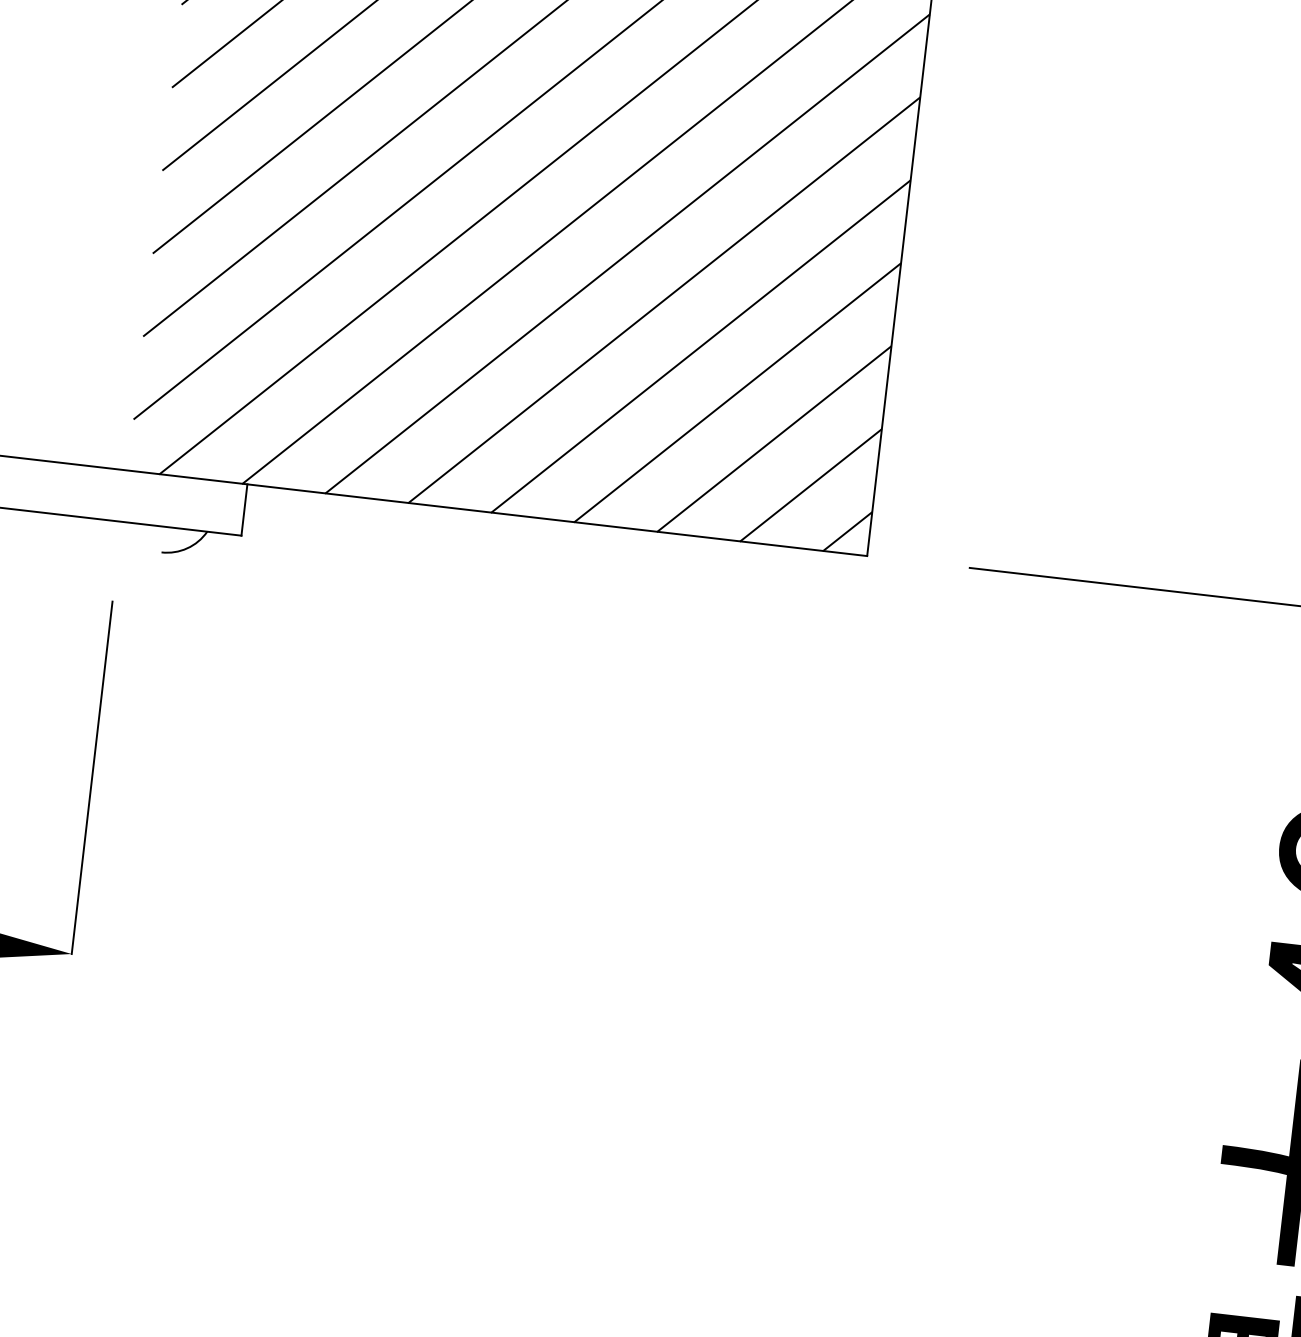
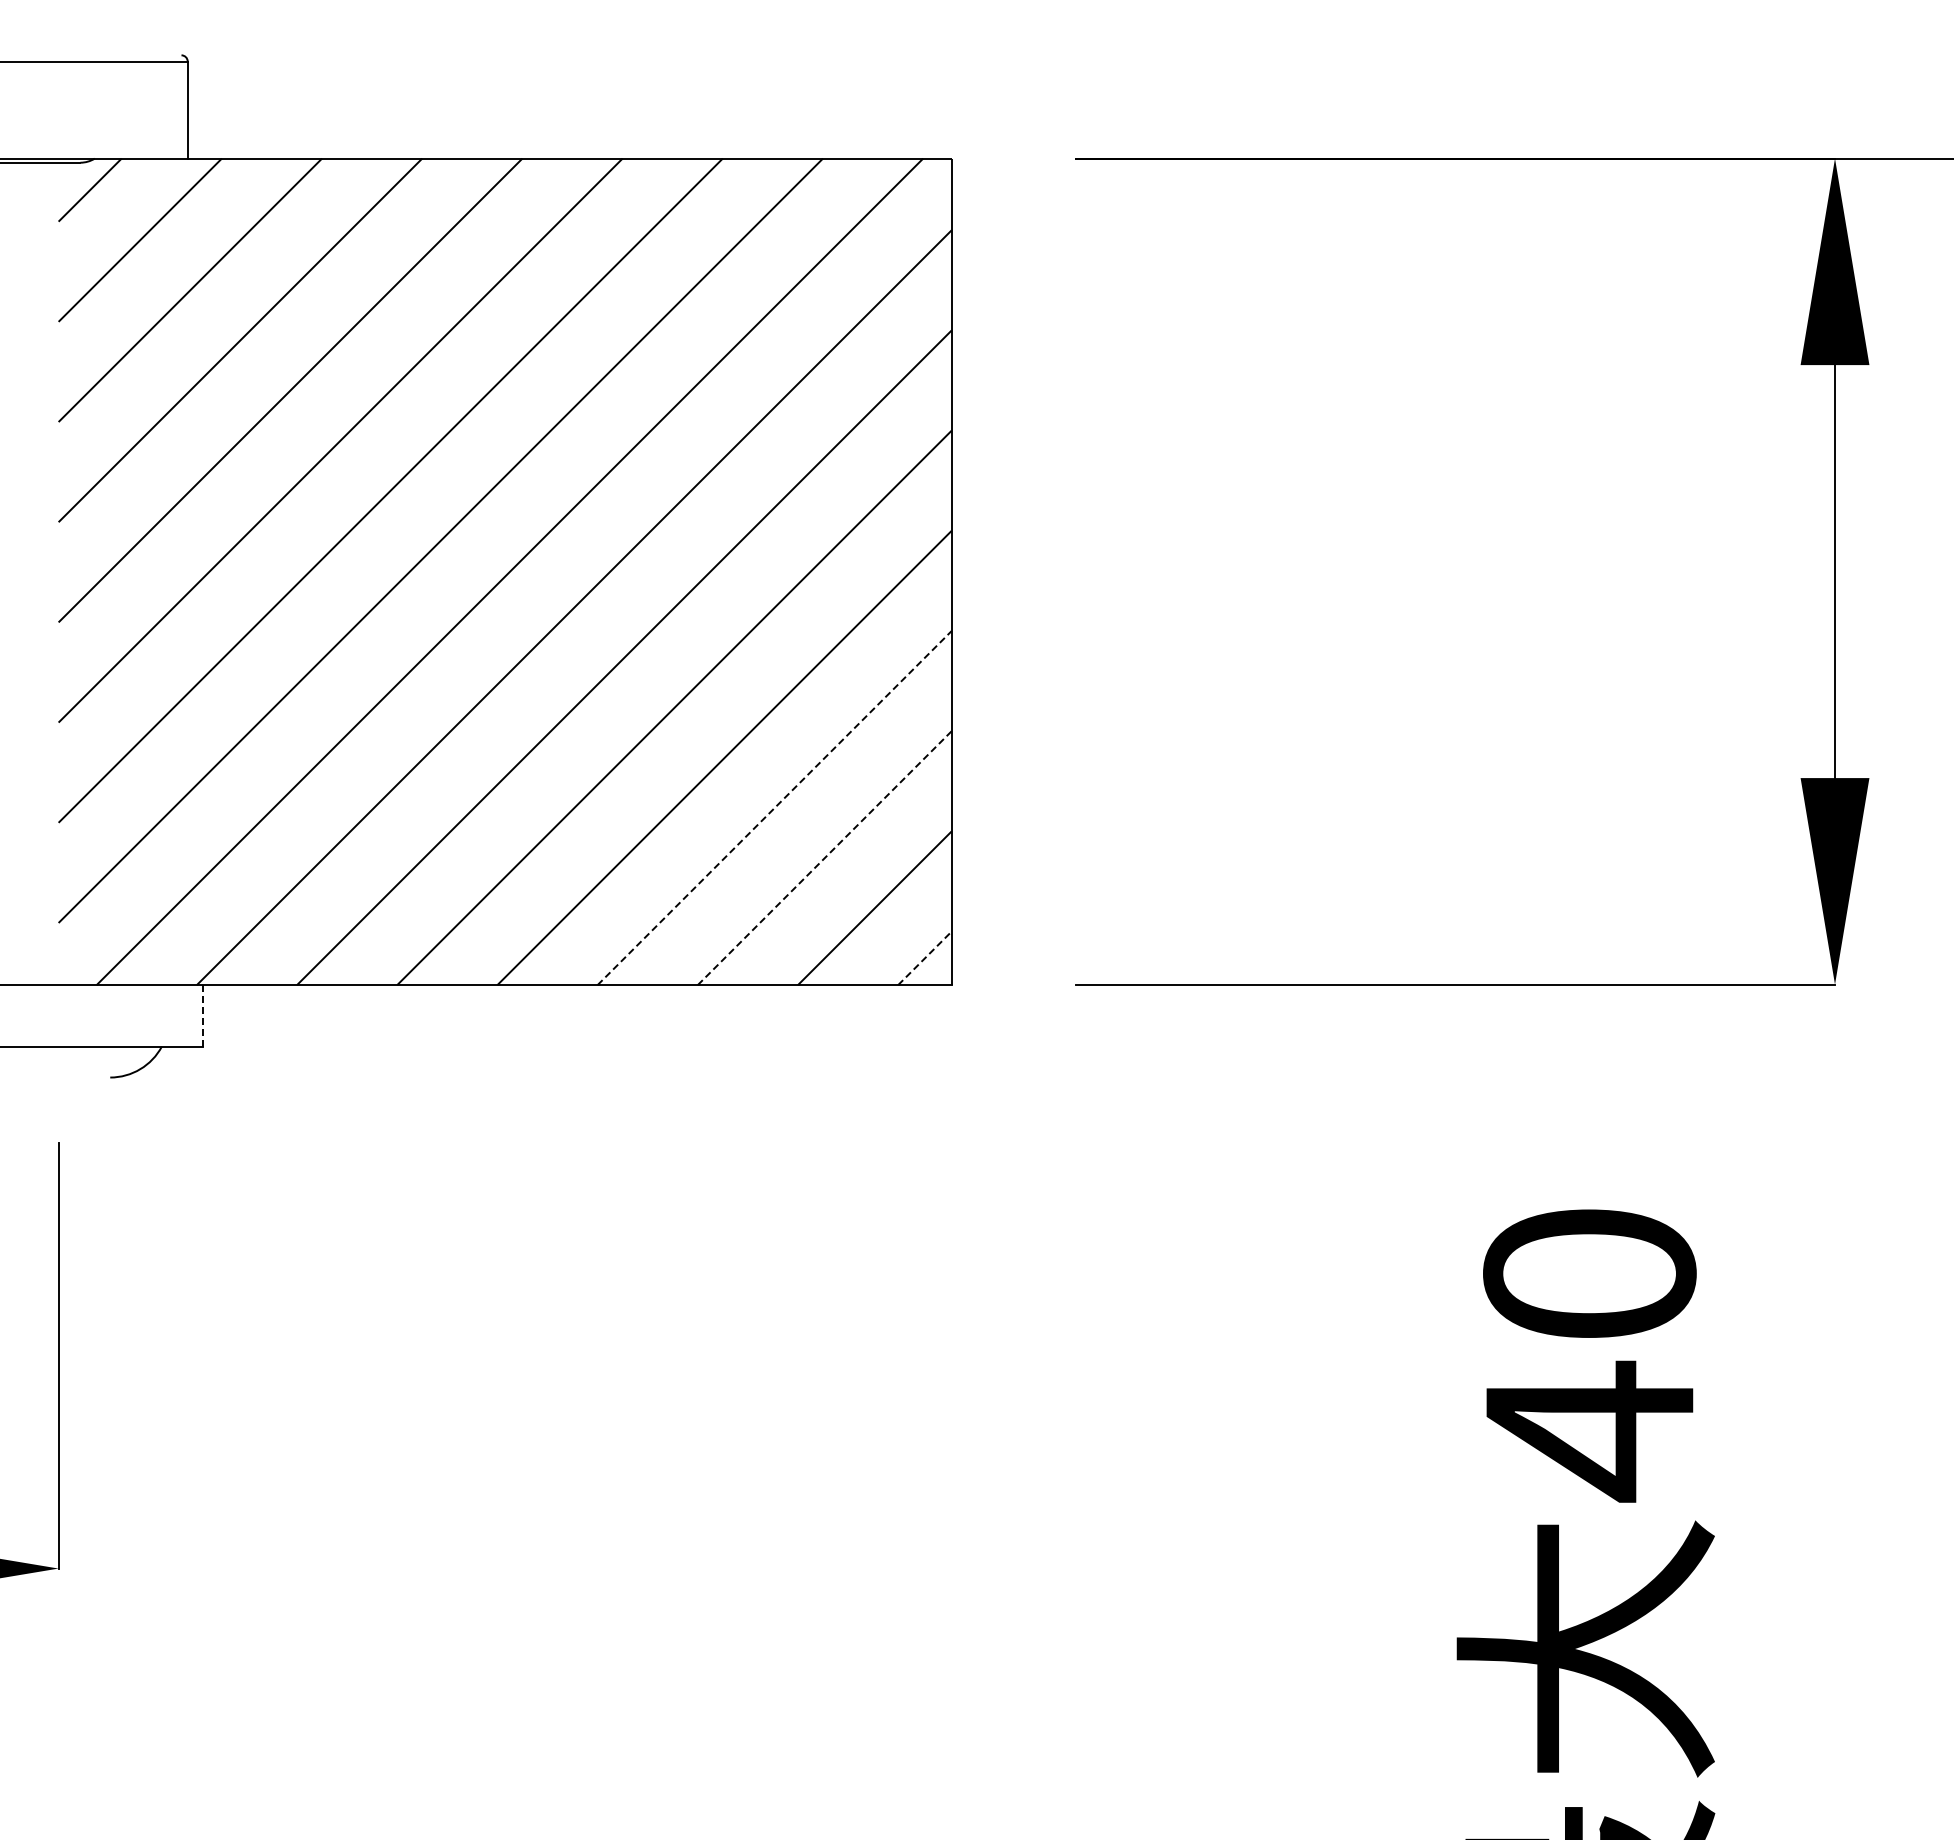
line: (738, 392) -> (775, 807), solid -> dashed
line: (773, 439) -> (824, 858), solid -> dashed
line: (244, 509) -> (203, 1015), solid -> dashed
line: (847, 531) -> (924, 958), solid -> dashed

